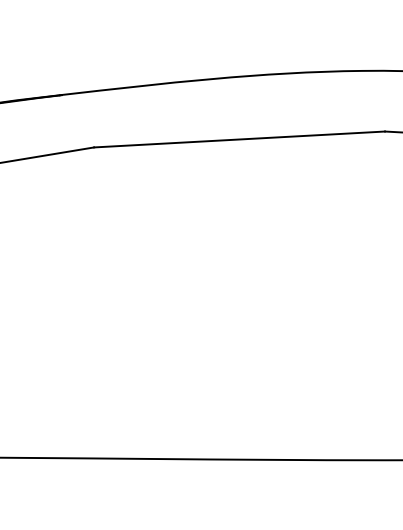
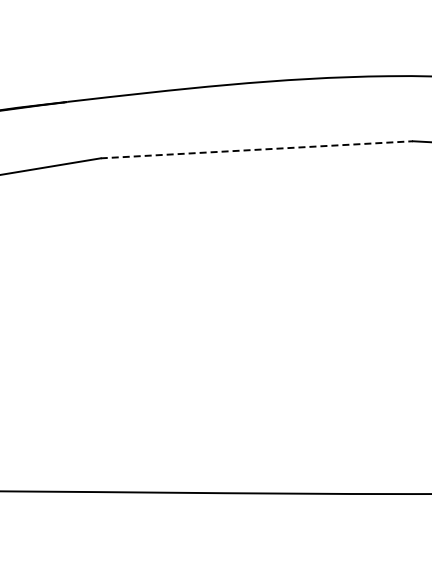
line: (240, 139) -> (257, 149), solid -> dashed

